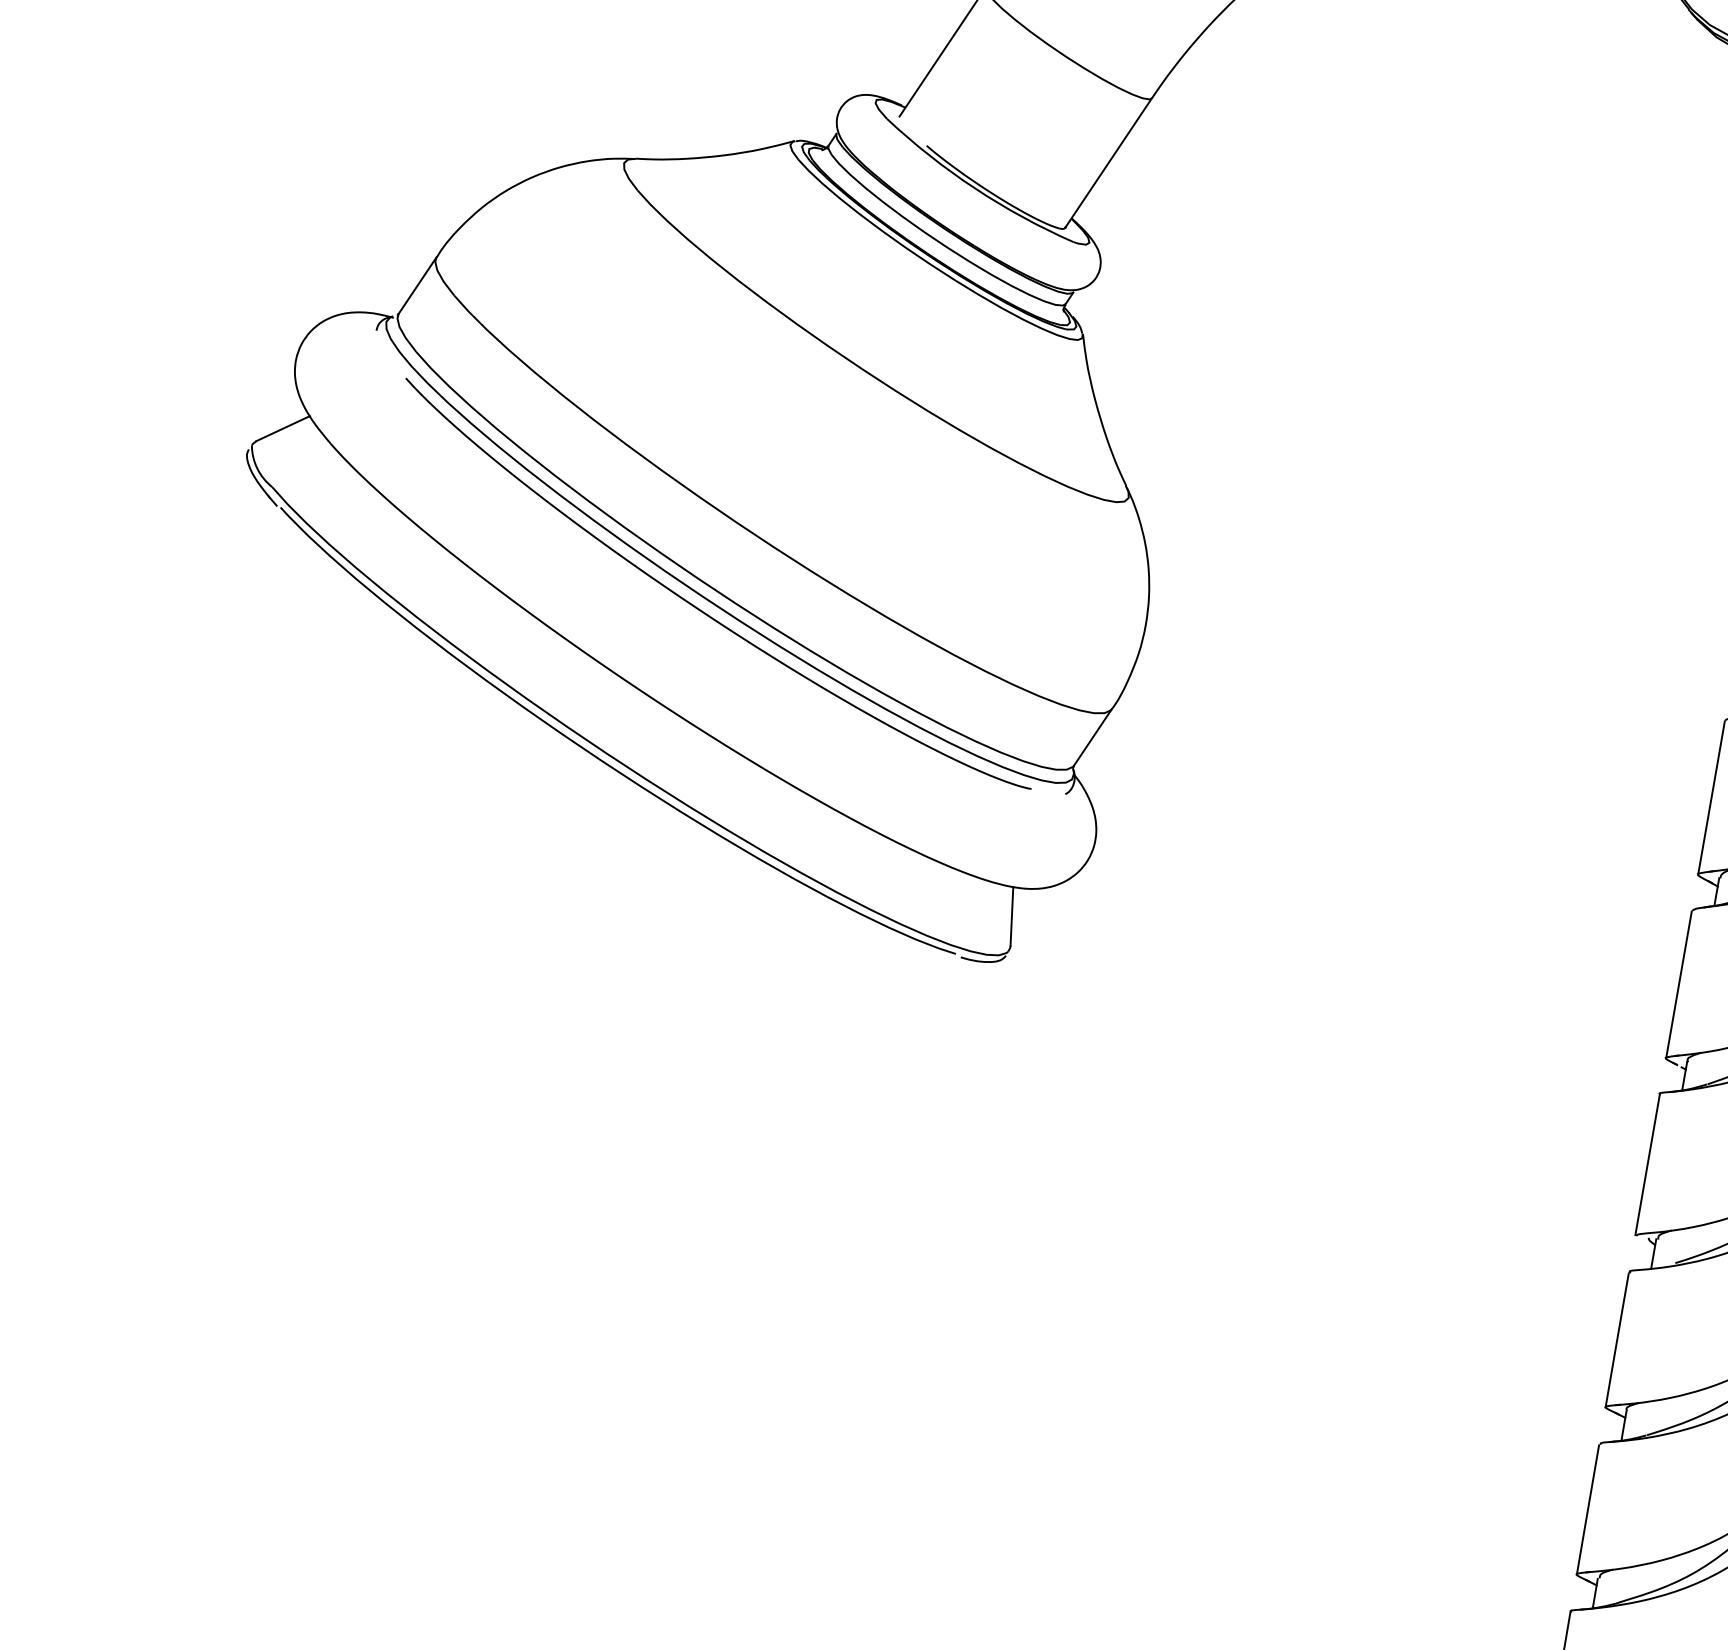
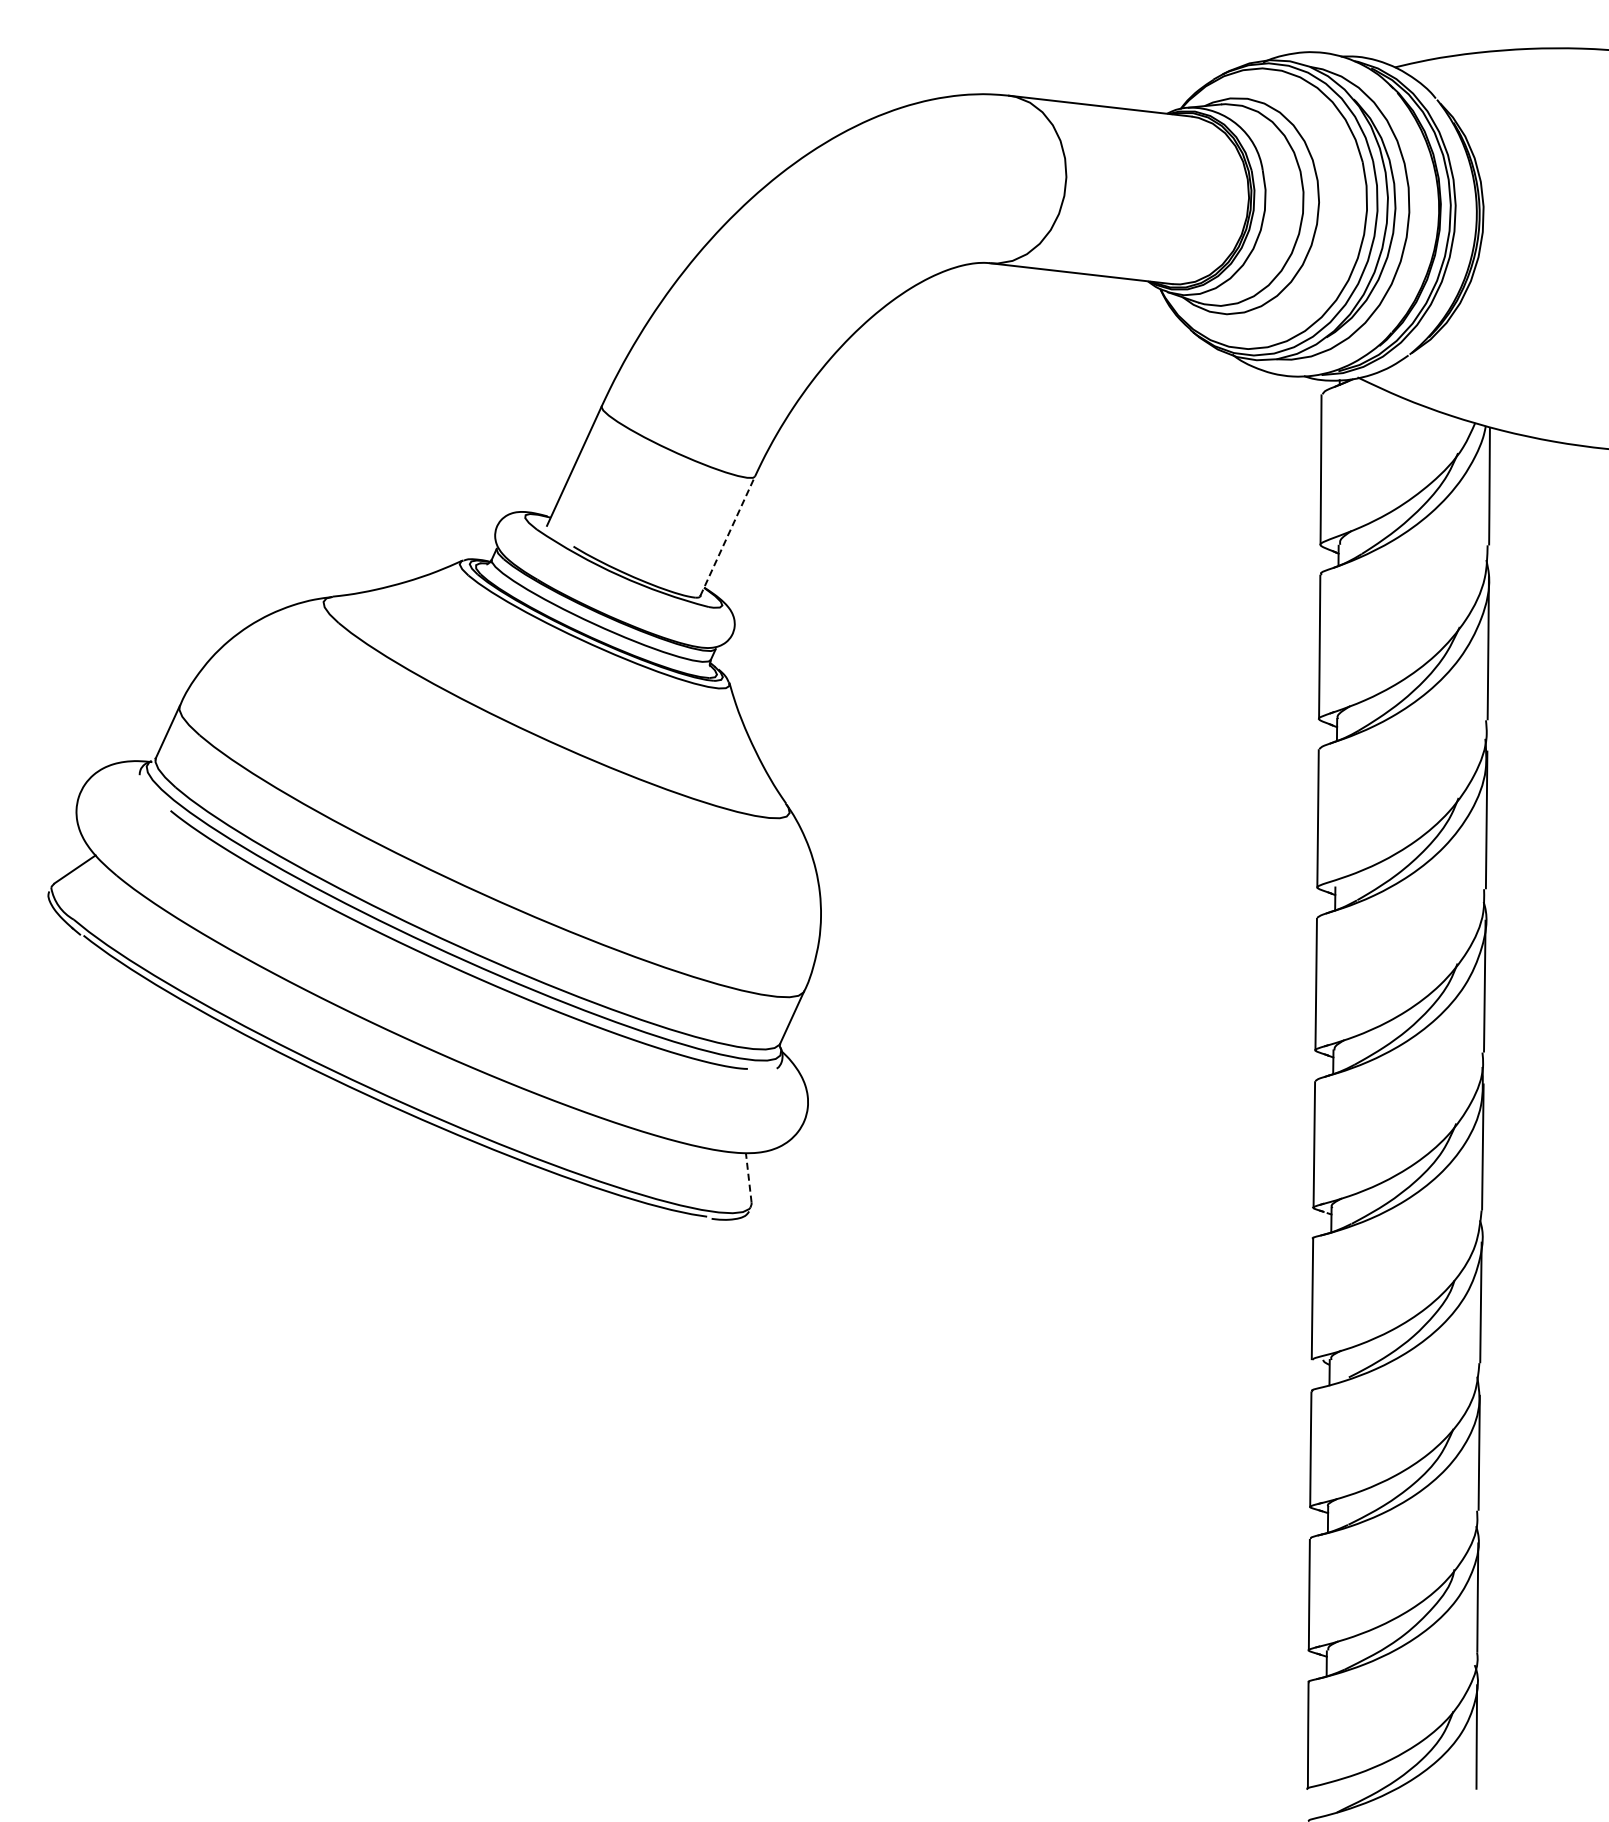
line: (1108, 163) -> (727, 536), solid -> dashed
line: (1011, 915) -> (748, 1177), solid -> dashed

